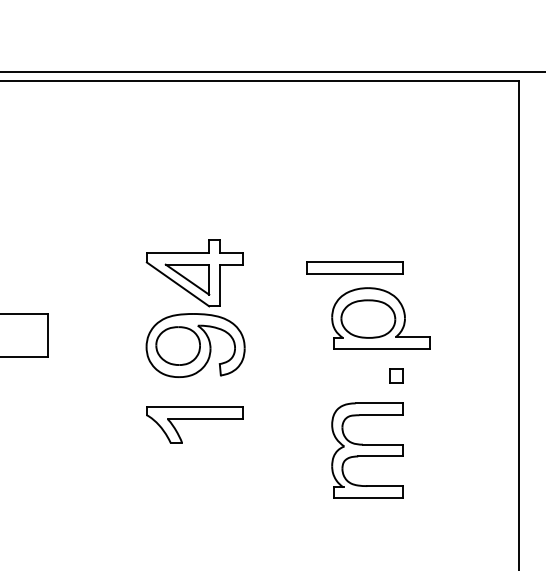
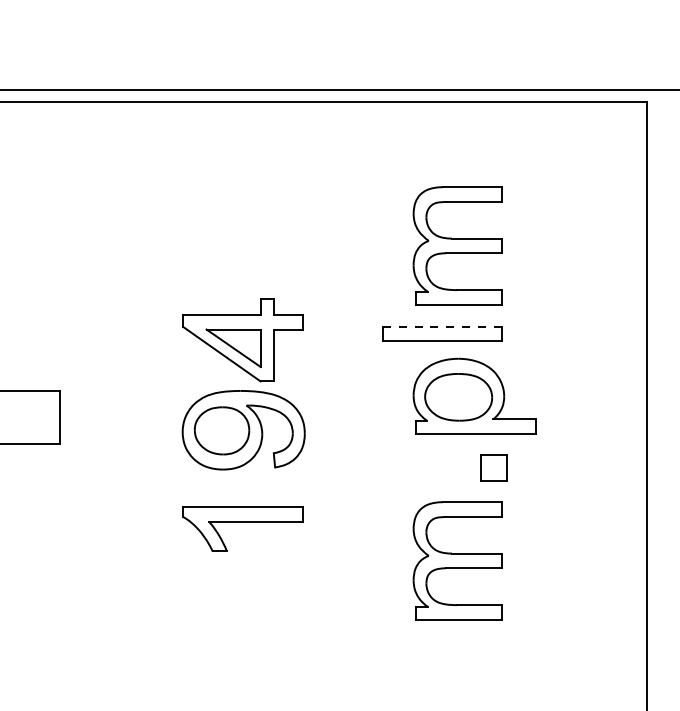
part: (367, 197) -> (457, 245), added
line: (355, 262) -> (442, 326), solid -> dashed
part: (396, 375) -> (493, 467), size x1.6

